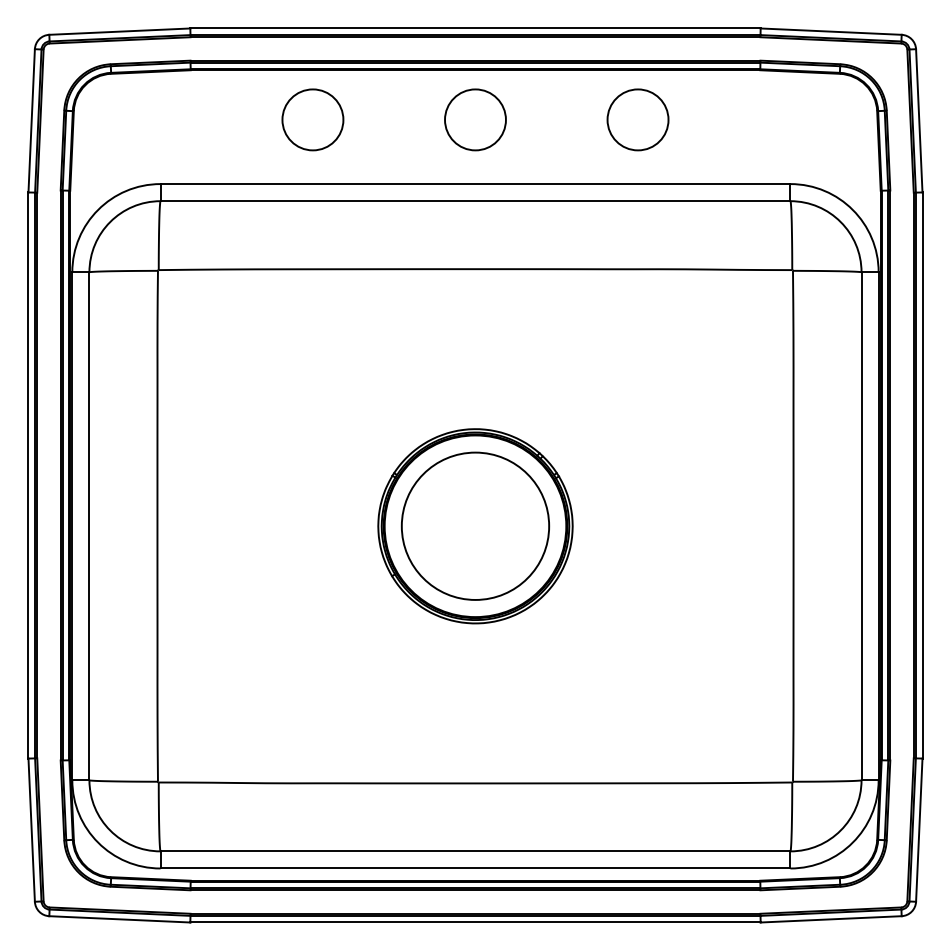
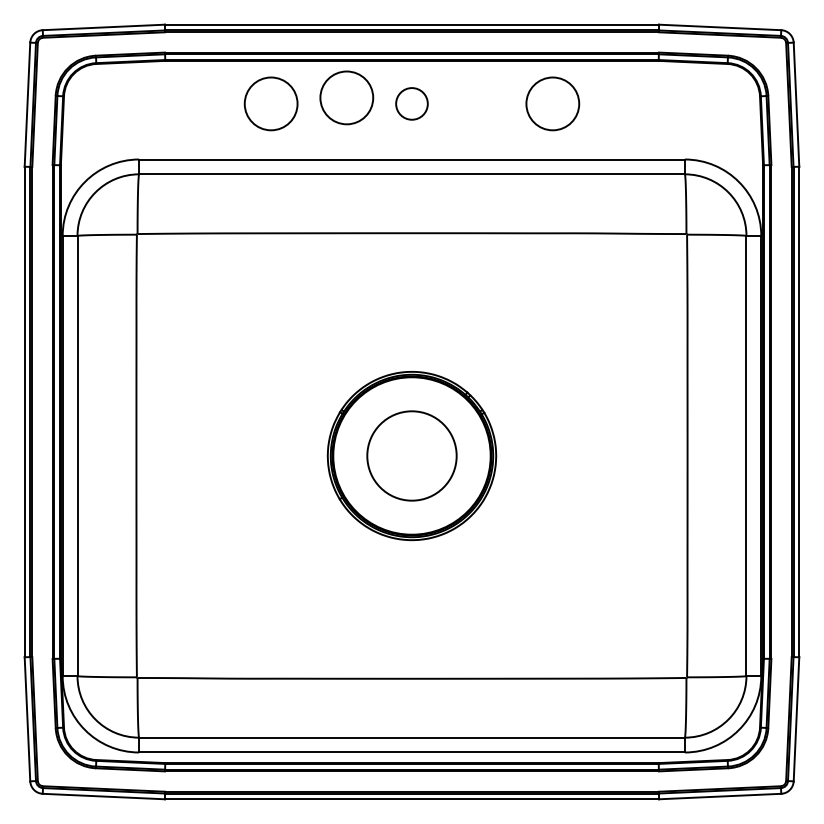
circle: (399, 112) -> (346, 97), added
circle: (474, 119) -> (411, 103), size x0.6
circle: (474, 525) -> (411, 455), size x0.7

